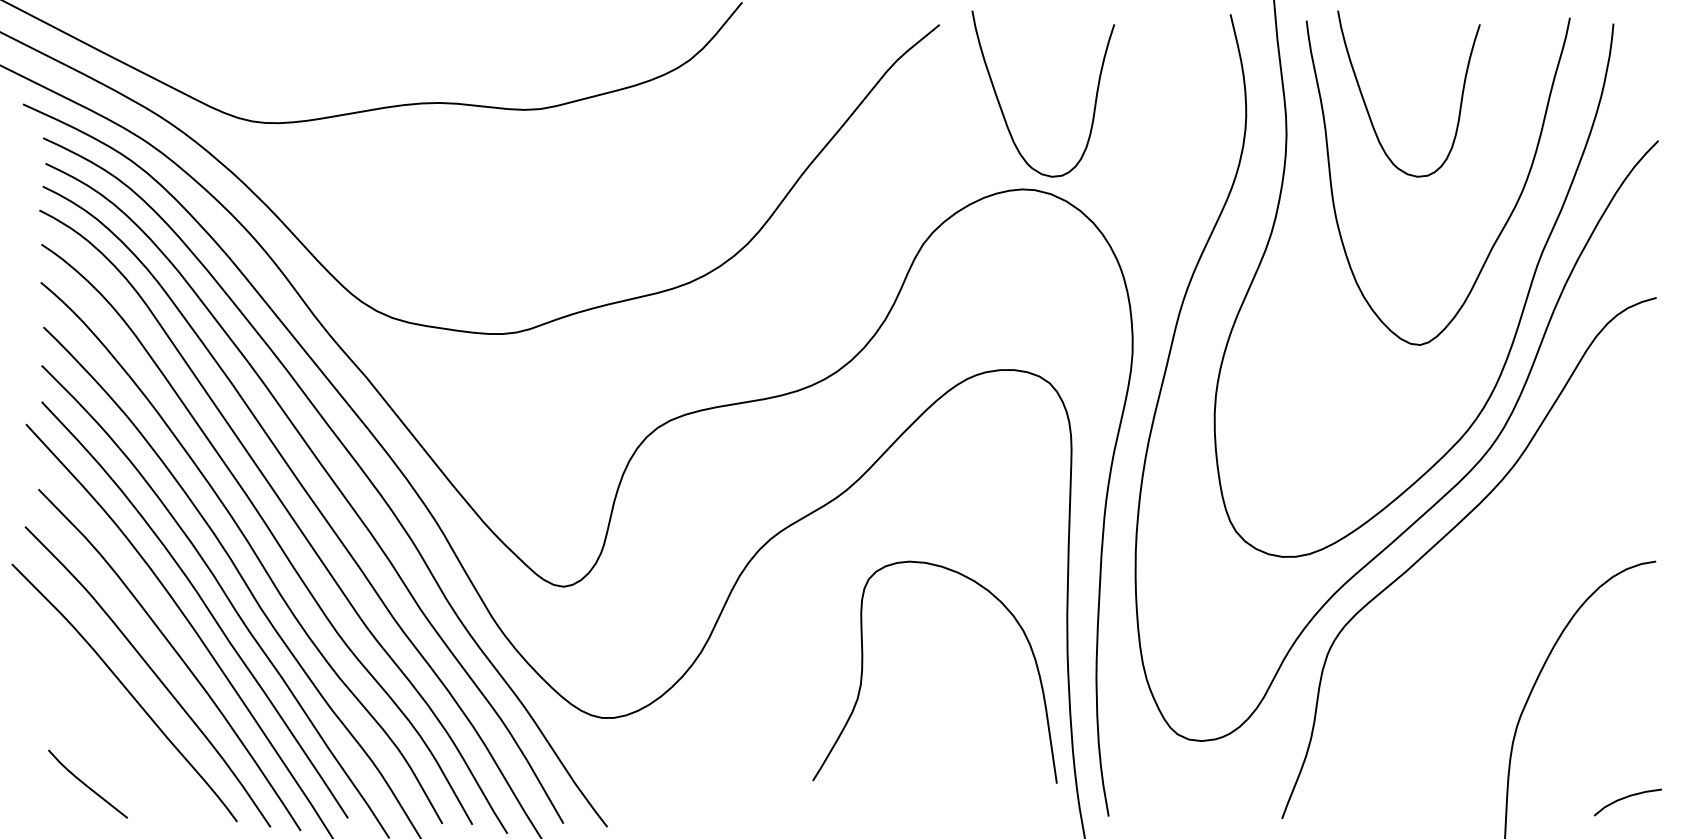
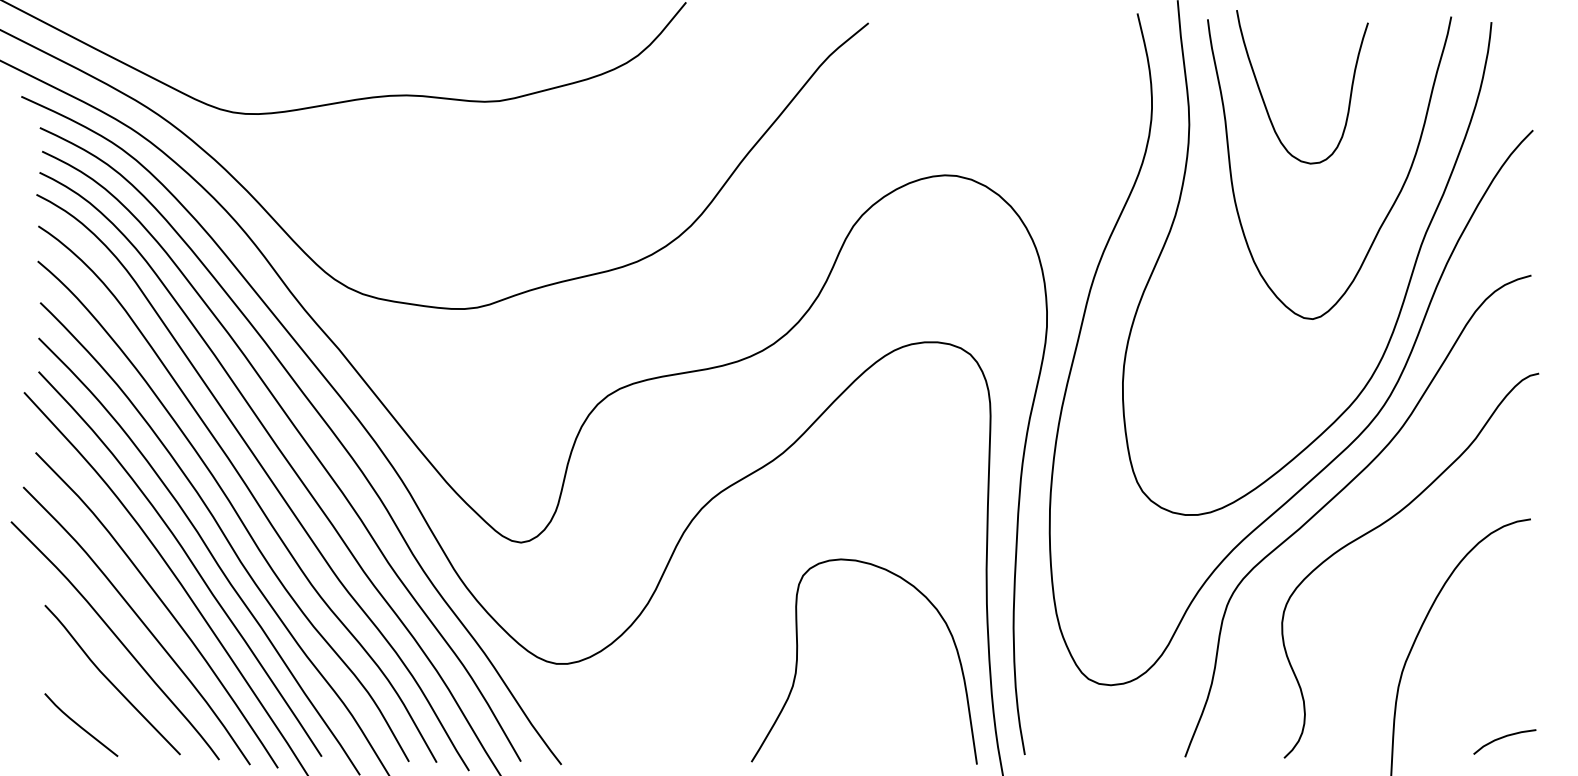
curve: (1002, 108) -> (926, 100), removed
curve: (1495, 568) -> (1382, 525), added
curve: (862, 672) -> (797, 661), moved
curve: (119, 735) -> (110, 680), added

